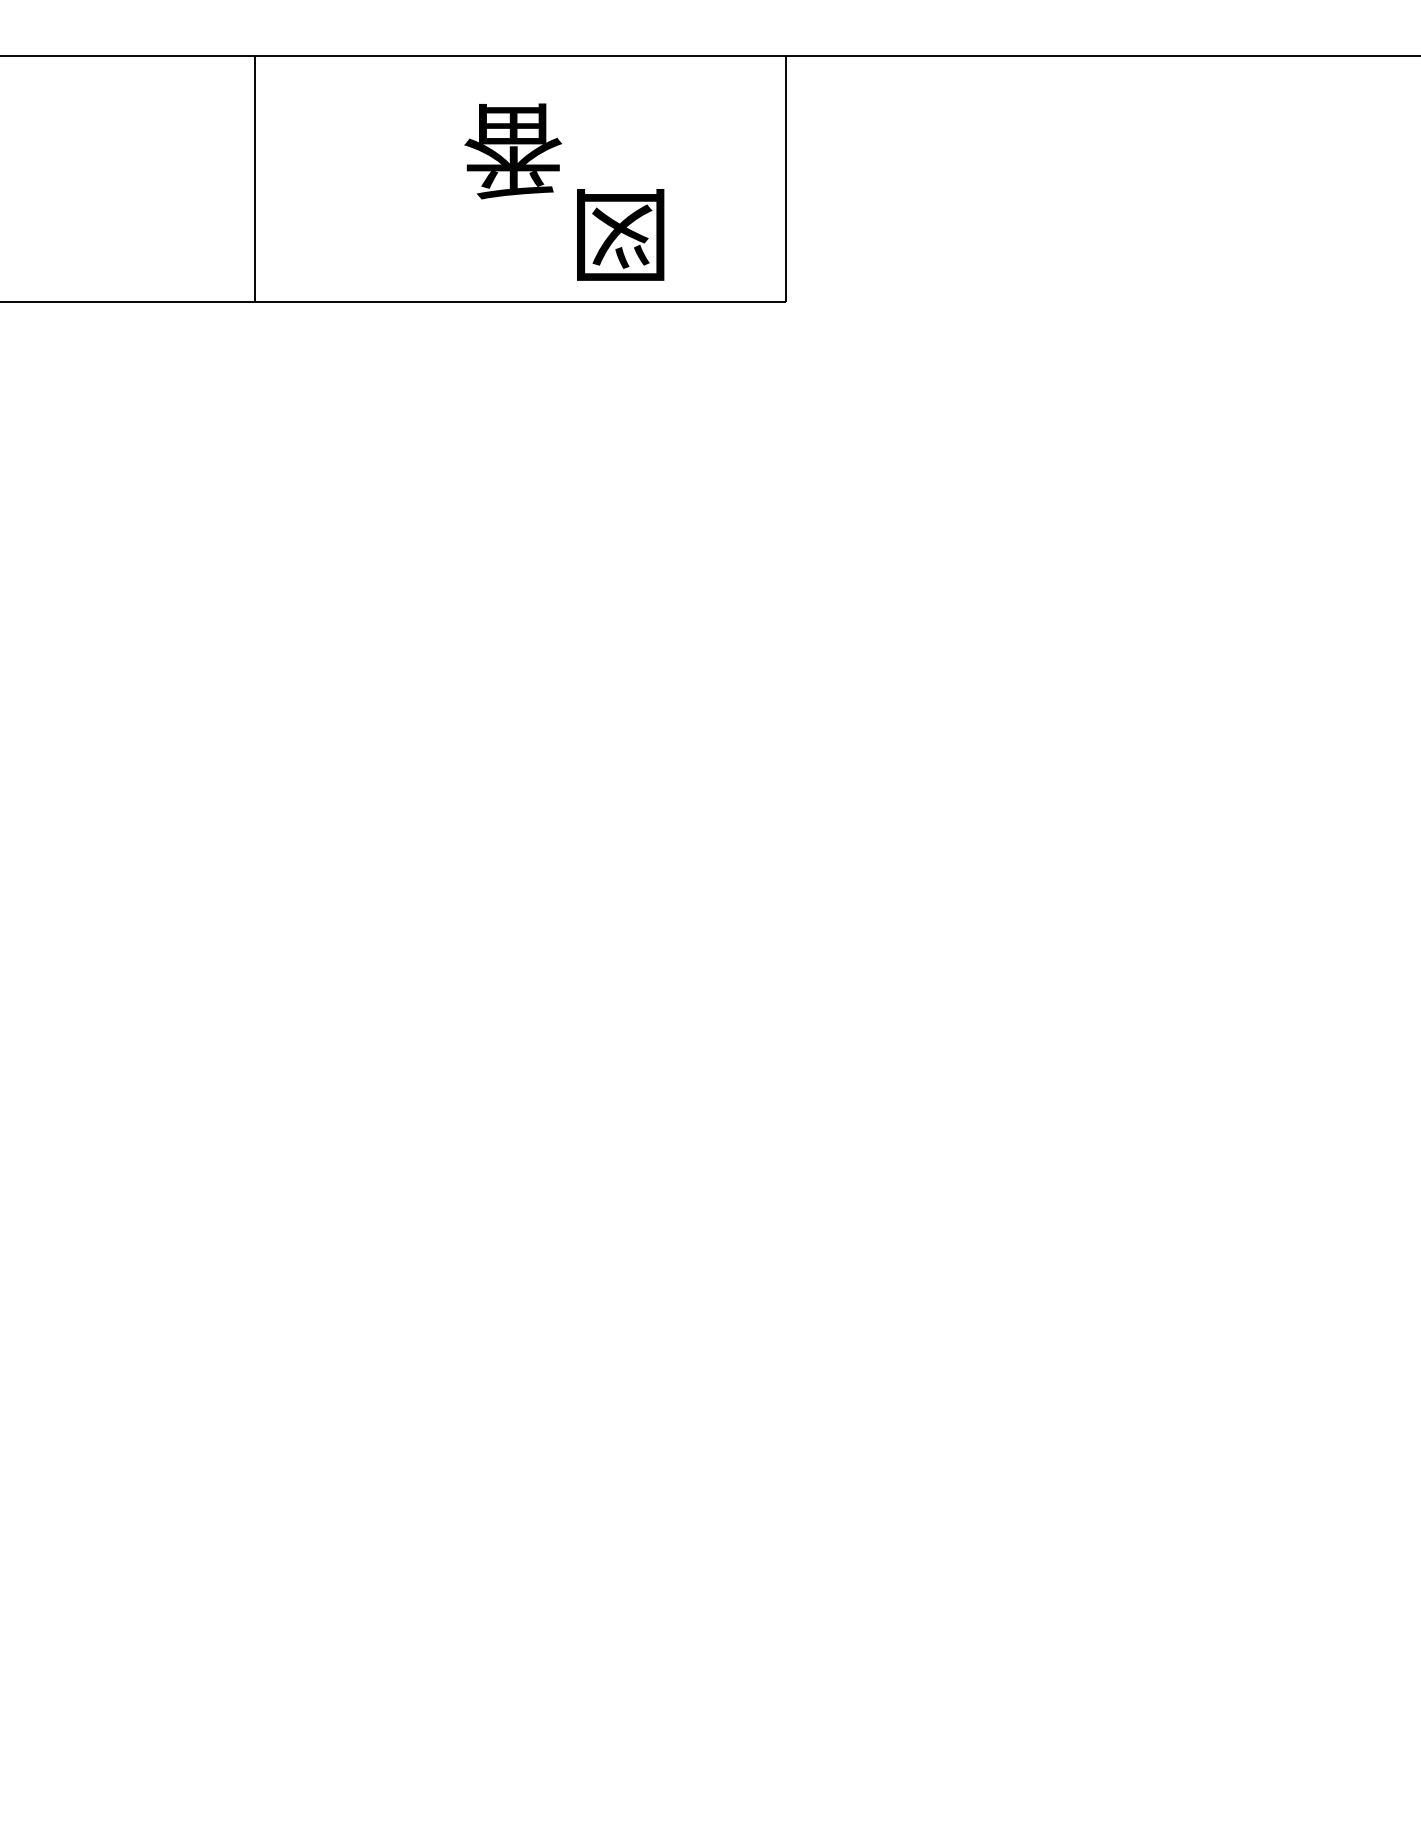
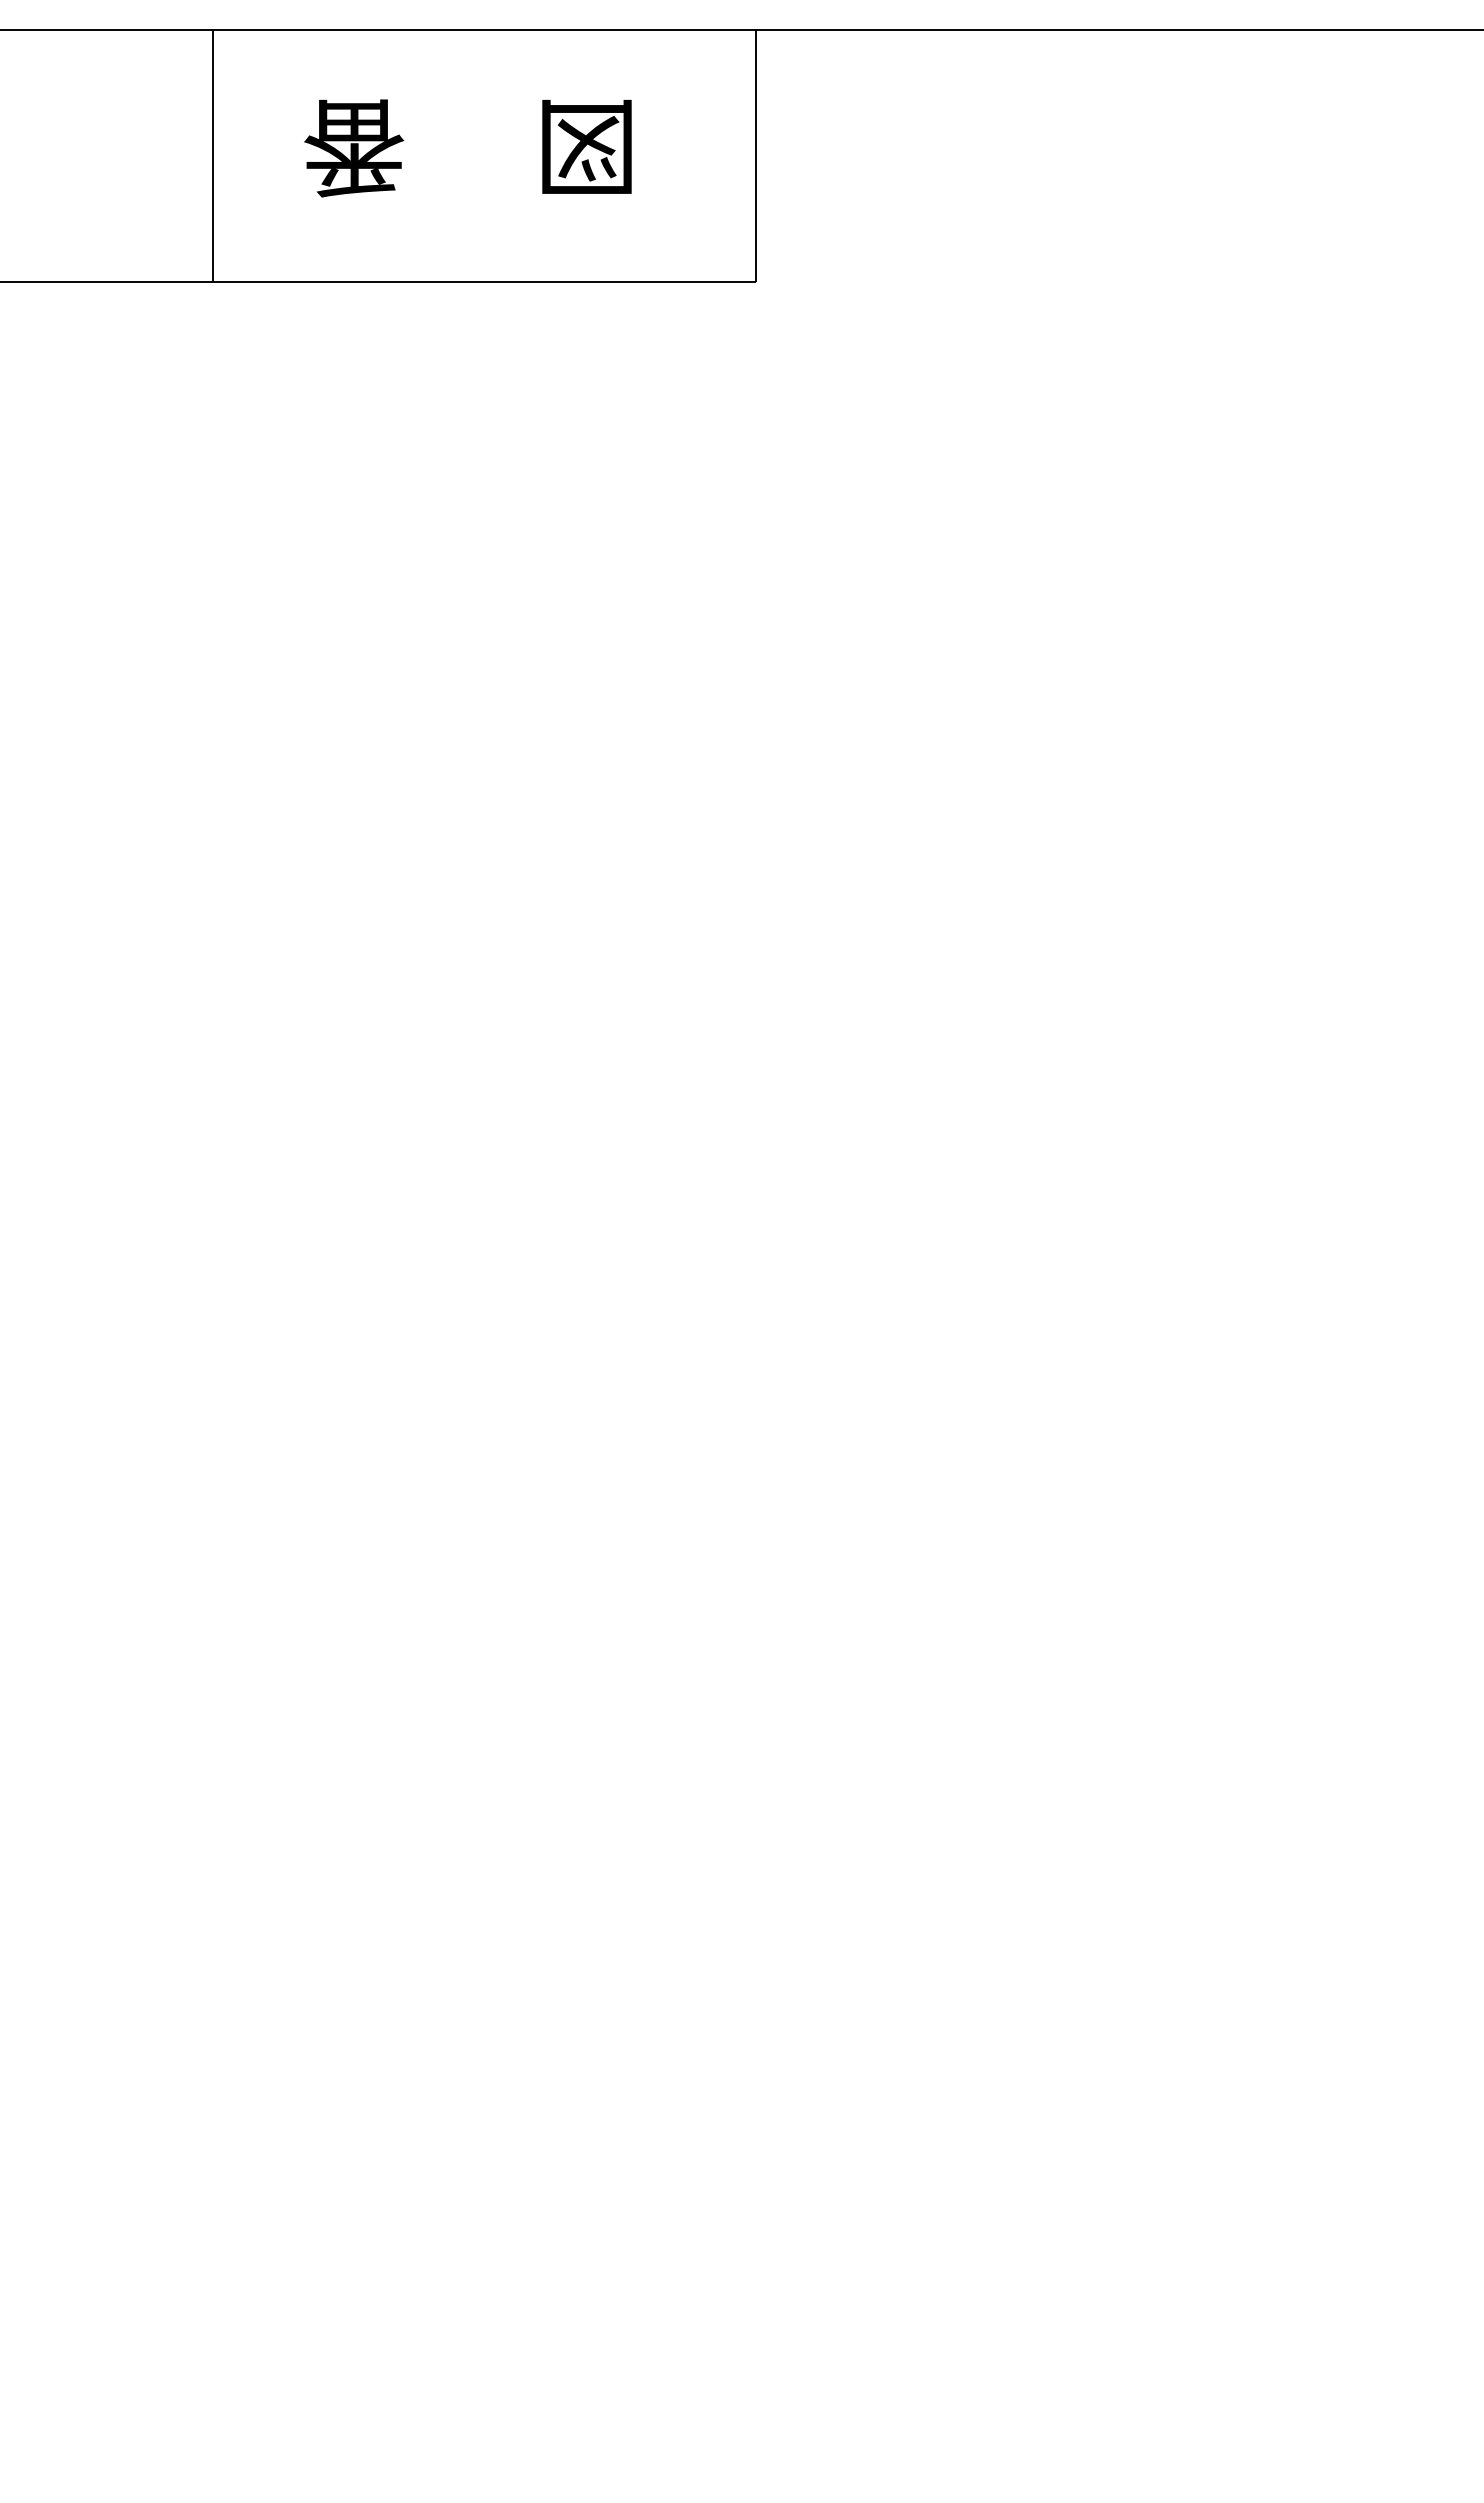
text: (513, 151) -> (354, 148), moved
text: (620, 234) -> (586, 146), moved

